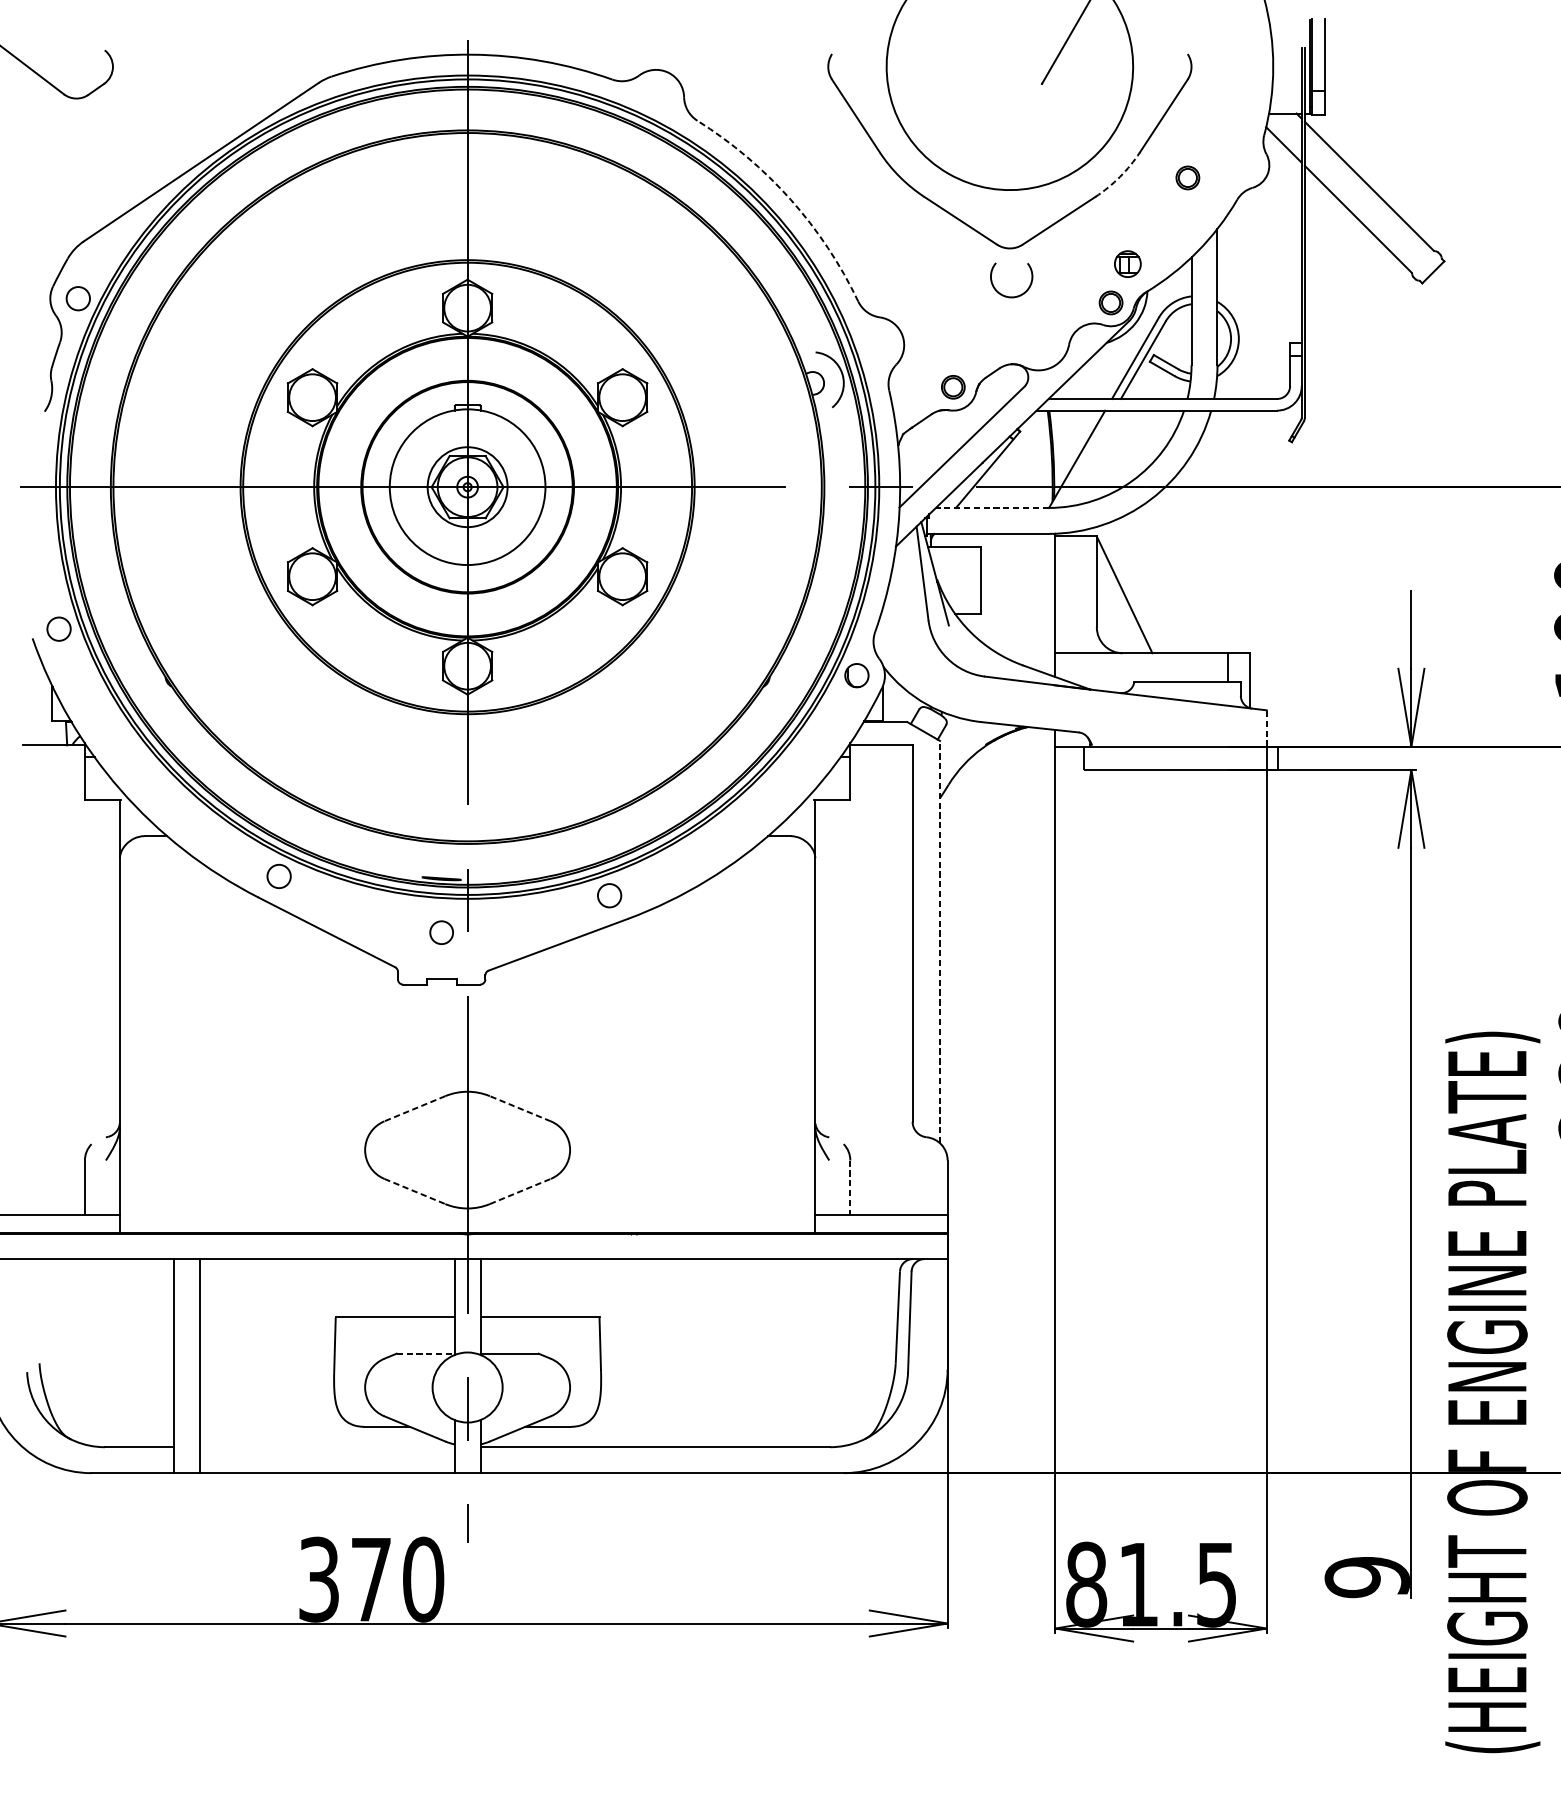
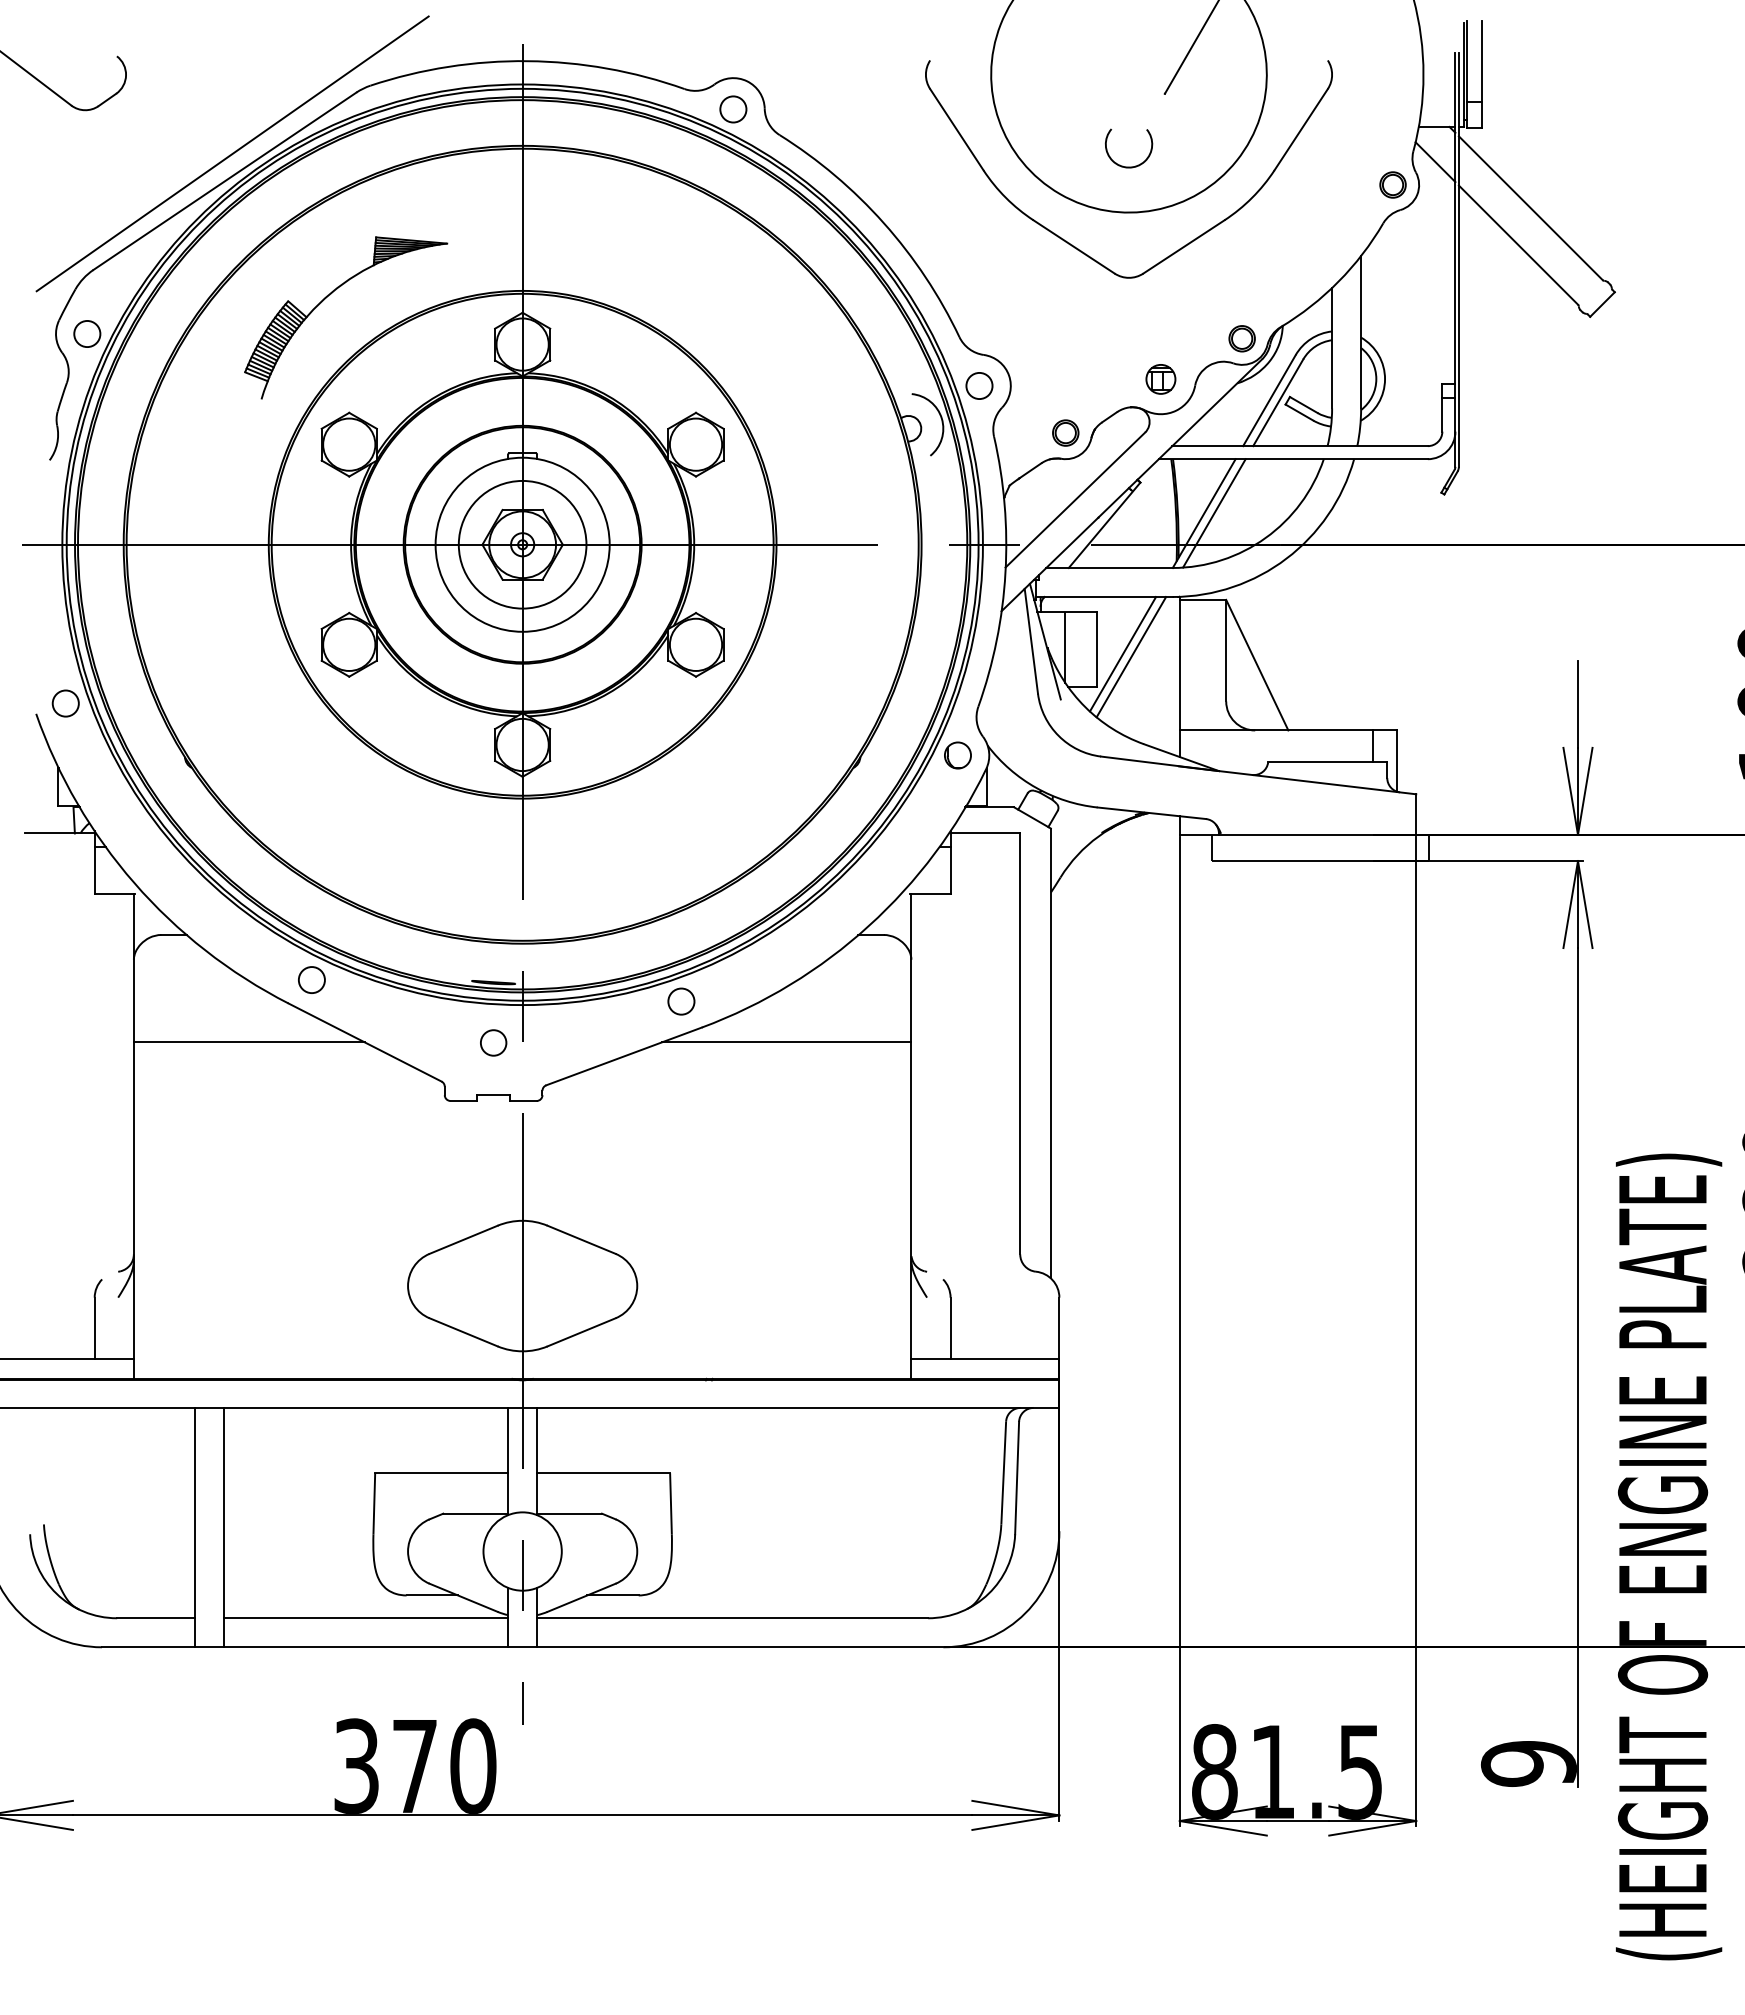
circle: (656, 97) -> (733, 109), added
line: (208, 137) -> (232, 153), added
arc: (1120, 176) -> (1252, 197), dashed -> solid
part: (1187, 177) -> (1392, 184), moved
arc: (790, 199) -> (883, 223), dashed -> solid
part: (296, 263) -> (331, 294), added
part: (1127, 264) -> (1160, 379), moved
arc: (1004, 294) -> (1120, 164), moved
circle: (876, 344) -> (979, 385), added
line: (1086, 459) -> (1214, 513), added
circle: (467, 486) -> (522, 544), size x1.43
line: (991, 507) -> (1108, 567), dashed -> solid
line: (953, 579) -> (1065, 647), added
line: (1004, 585) -> (1122, 654), added
line: (1012, 587) -> (1131, 657), added
line: (1266, 728) -> (1416, 814), dashed -> solid
line: (222, 932) -> (248, 1042), added
line: (703, 932) -> (786, 1042), added
line: (939, 942) -> (1050, 1053), dashed -> solid
line: (414, 1108) -> (463, 1239), dashed -> solid
line: (520, 1108) -> (581, 1239), dashed -> solid
line: (850, 1188) -> (950, 1328), dashed -> solid
line: (414, 1191) -> (463, 1332), dashed -> solid
line: (520, 1191) -> (581, 1332), dashed -> solid
line: (426, 1353) -> (476, 1513), dashed -> solid
line: (327, 1447) -> (365, 1618), added

